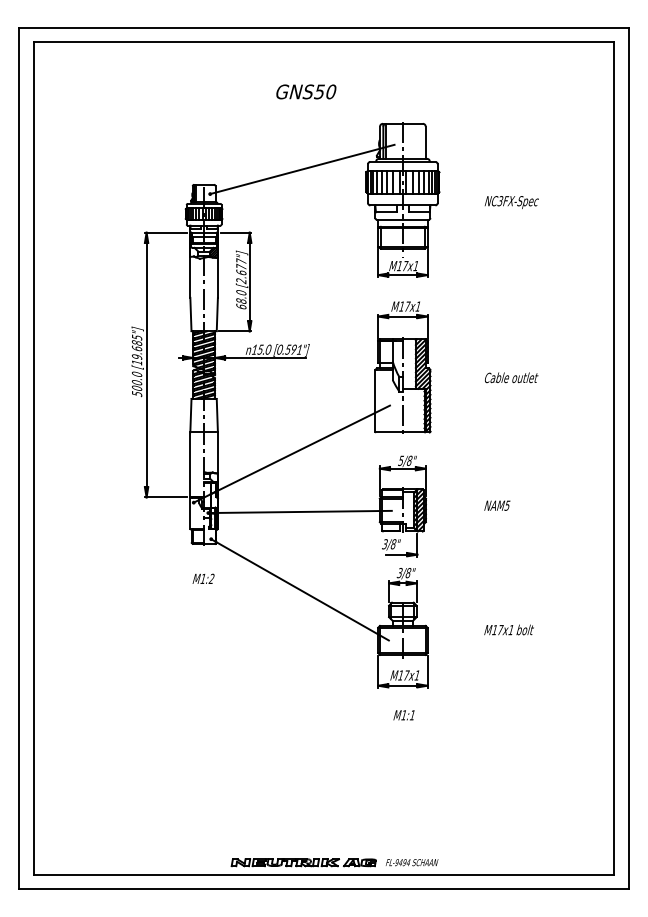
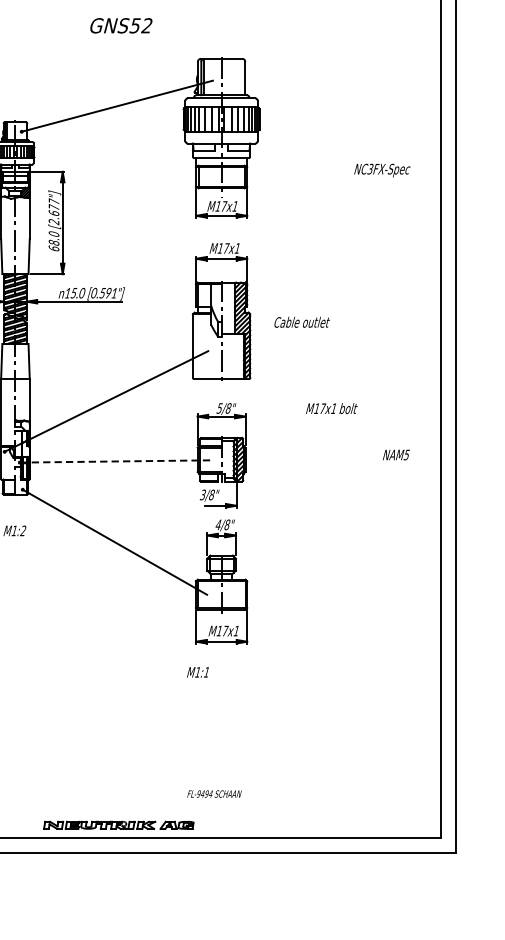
text: (330, 91) -> (146, 25), GNS50 -> GNS52
text: (511, 202) -> (381, 170), moved
text: (511, 377) -> (302, 322), moved
text: (497, 505) -> (396, 454), moved
line: (300, 511) -> (115, 460), solid -> dashed
text: (399, 573) -> (218, 525), 3/8" -> 4/8"
text: (508, 629) -> (331, 408), moved
text: (403, 715) -> (197, 672), moved
text: (411, 862) -> (213, 793), moved

